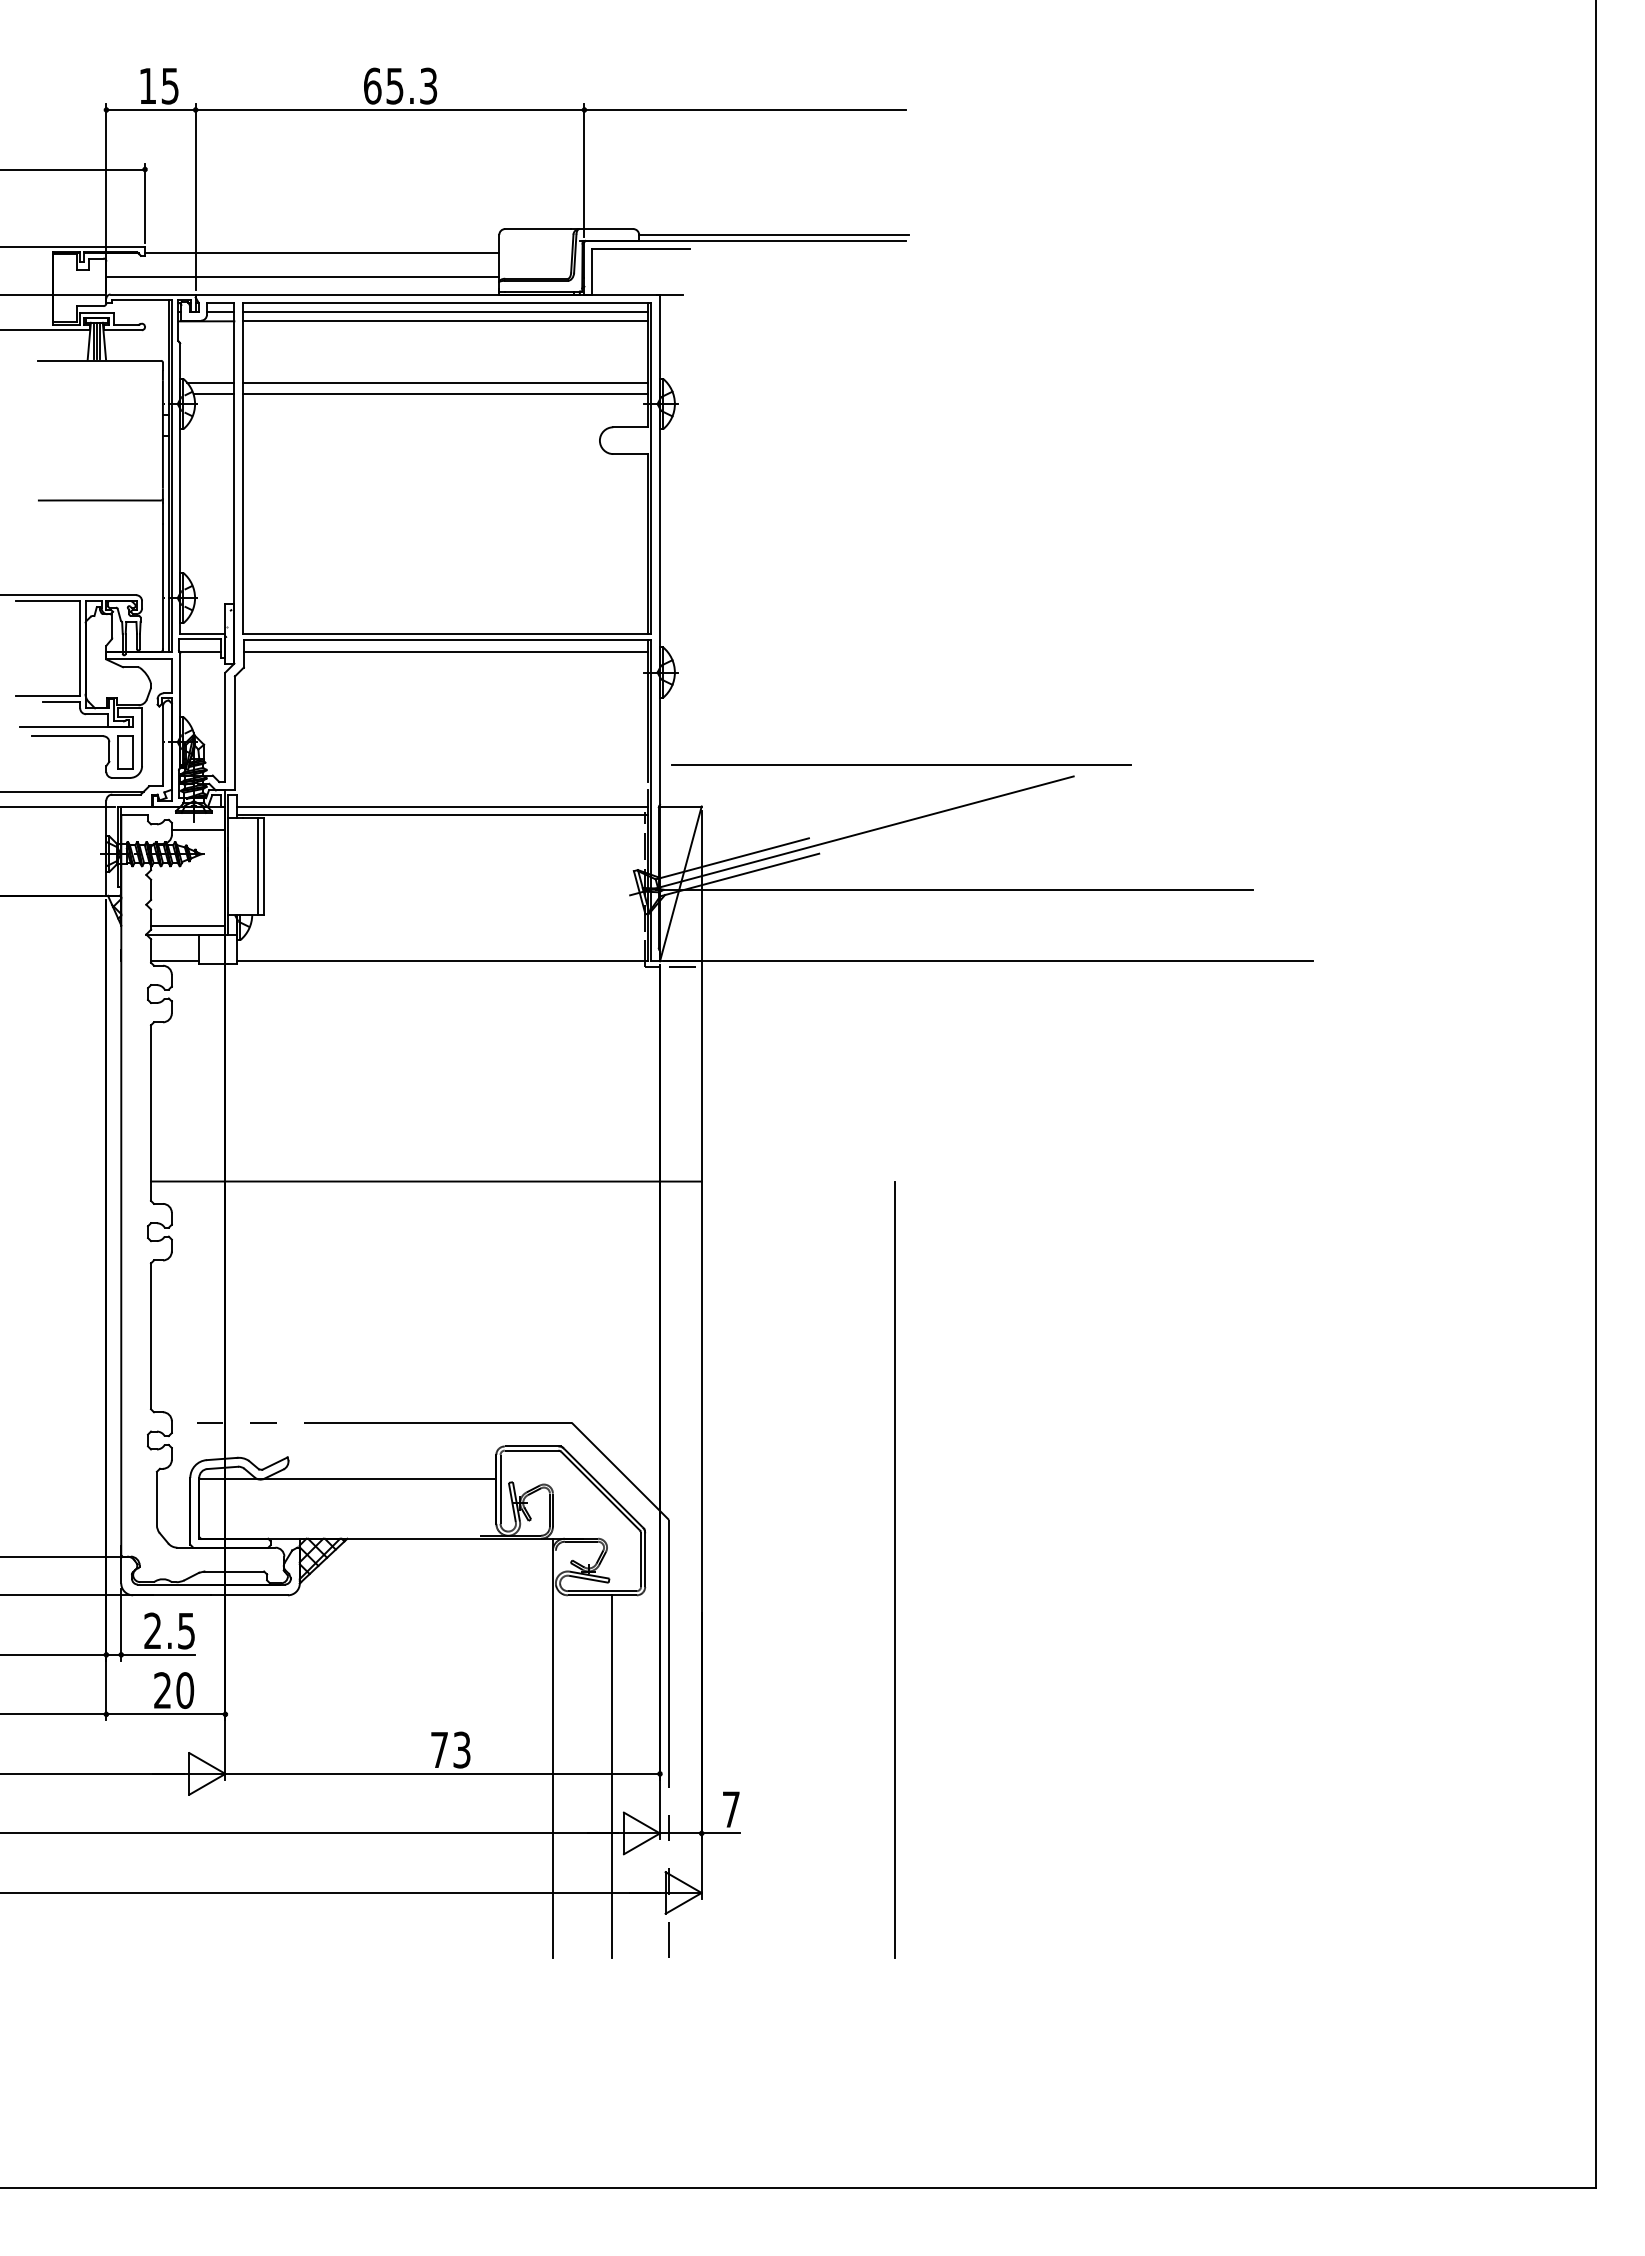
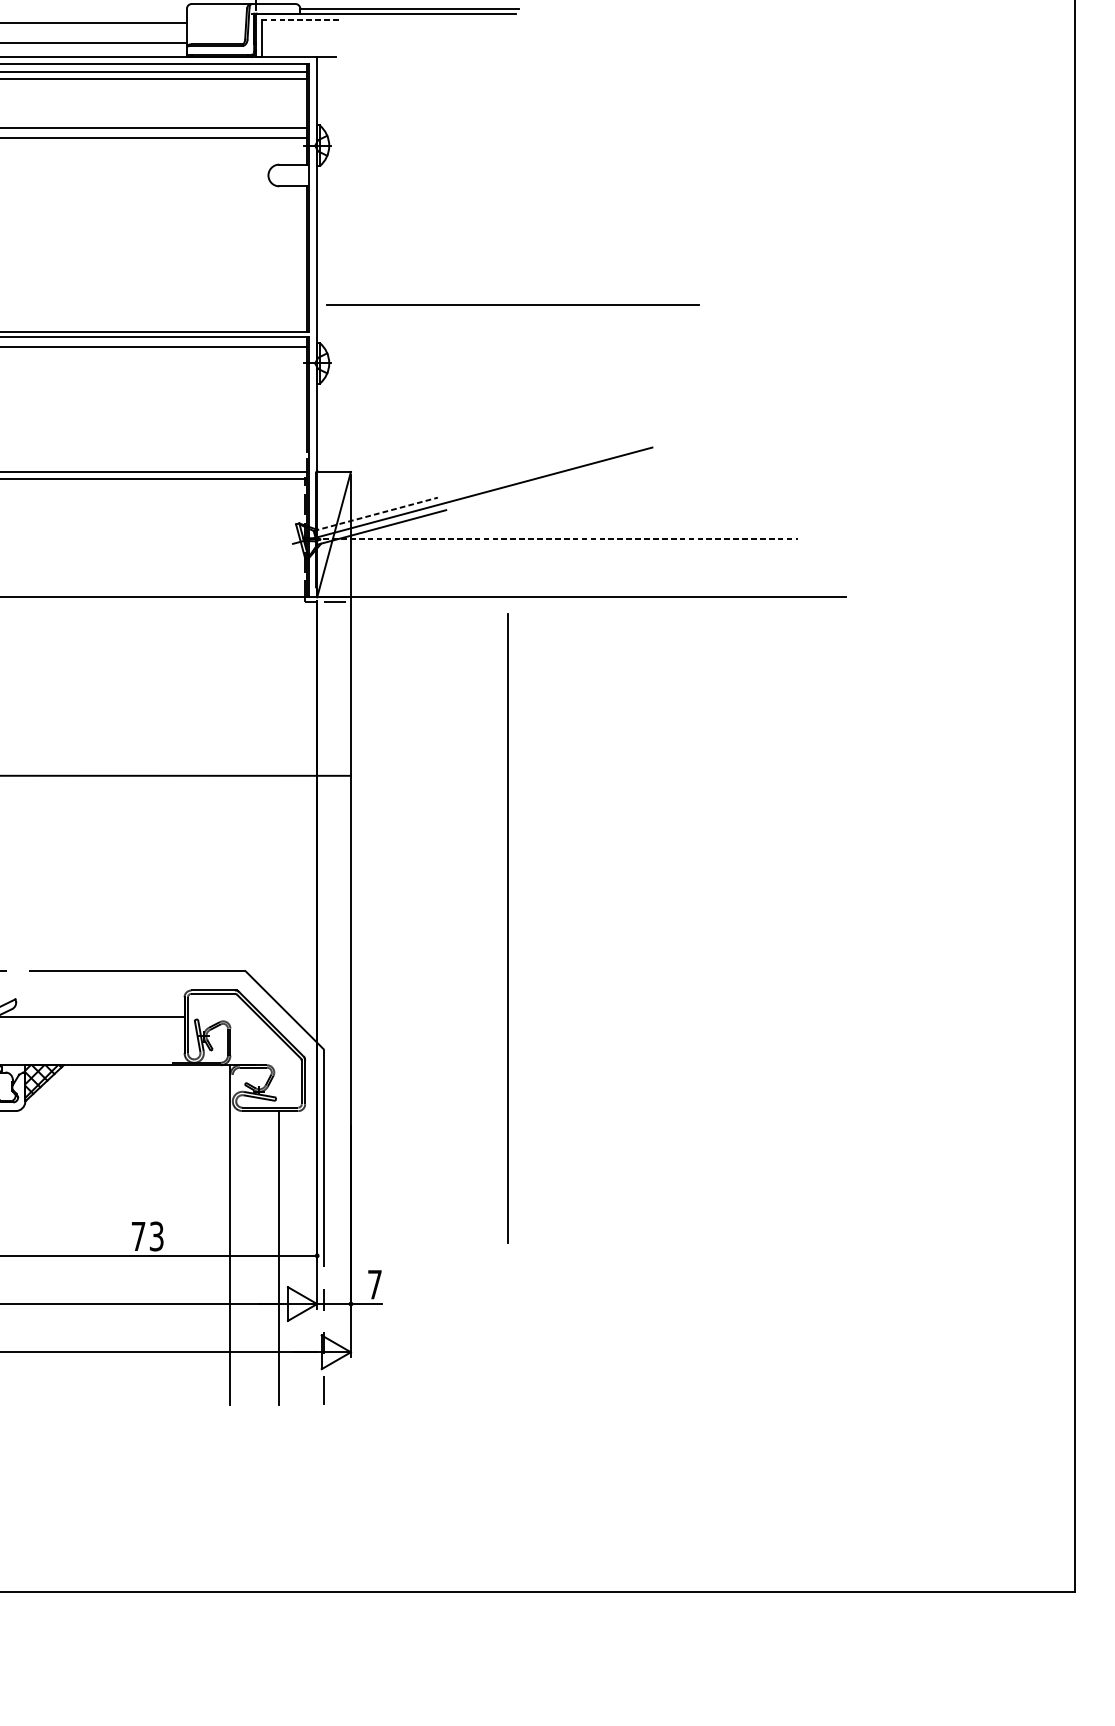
line: (641, 249) -> (302, 20), solid -> dashed
line: (901, 764) -> (512, 304), moved
line: (732, 858) -> (375, 514), solid -> dashed
line: (955, 889) -> (556, 539), solid -> dashed
line: (894, 1569) -> (507, 928), moved

